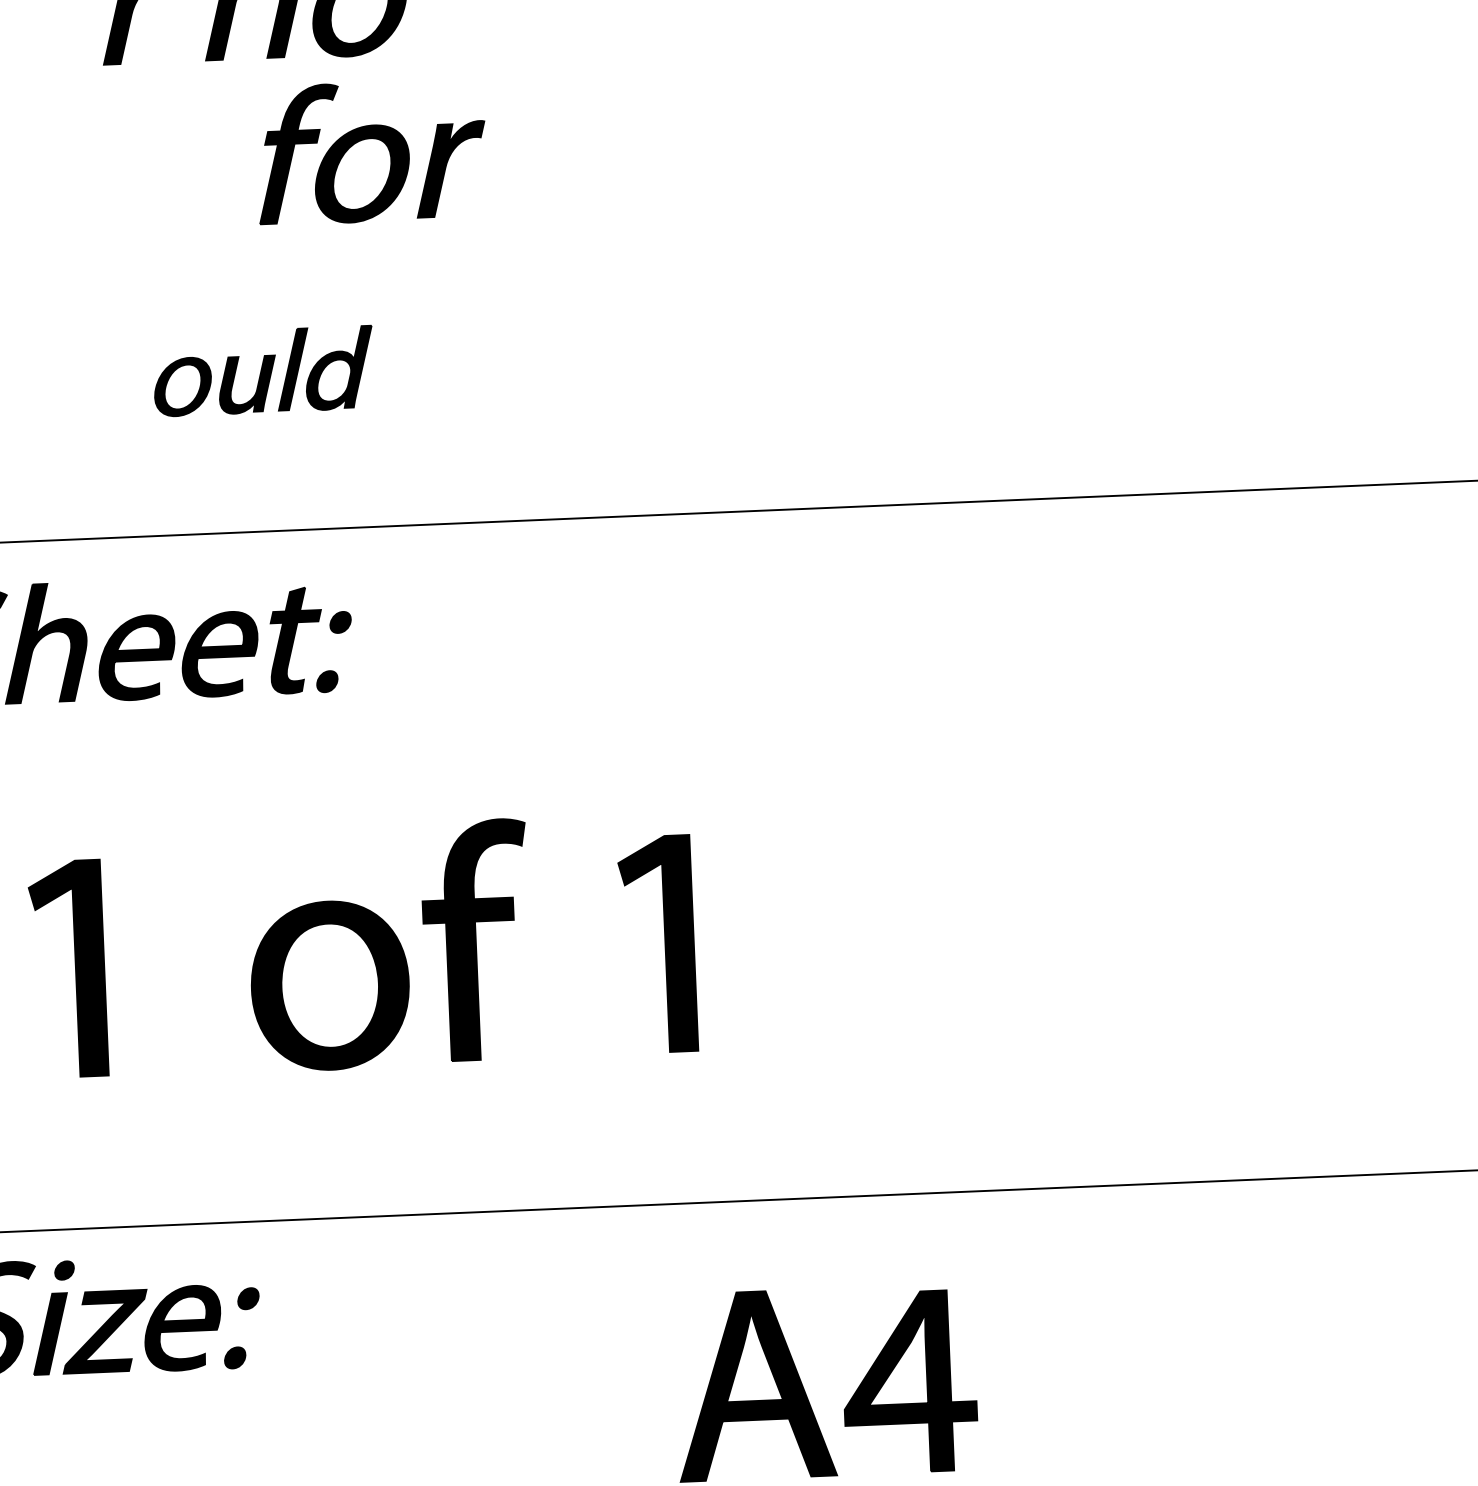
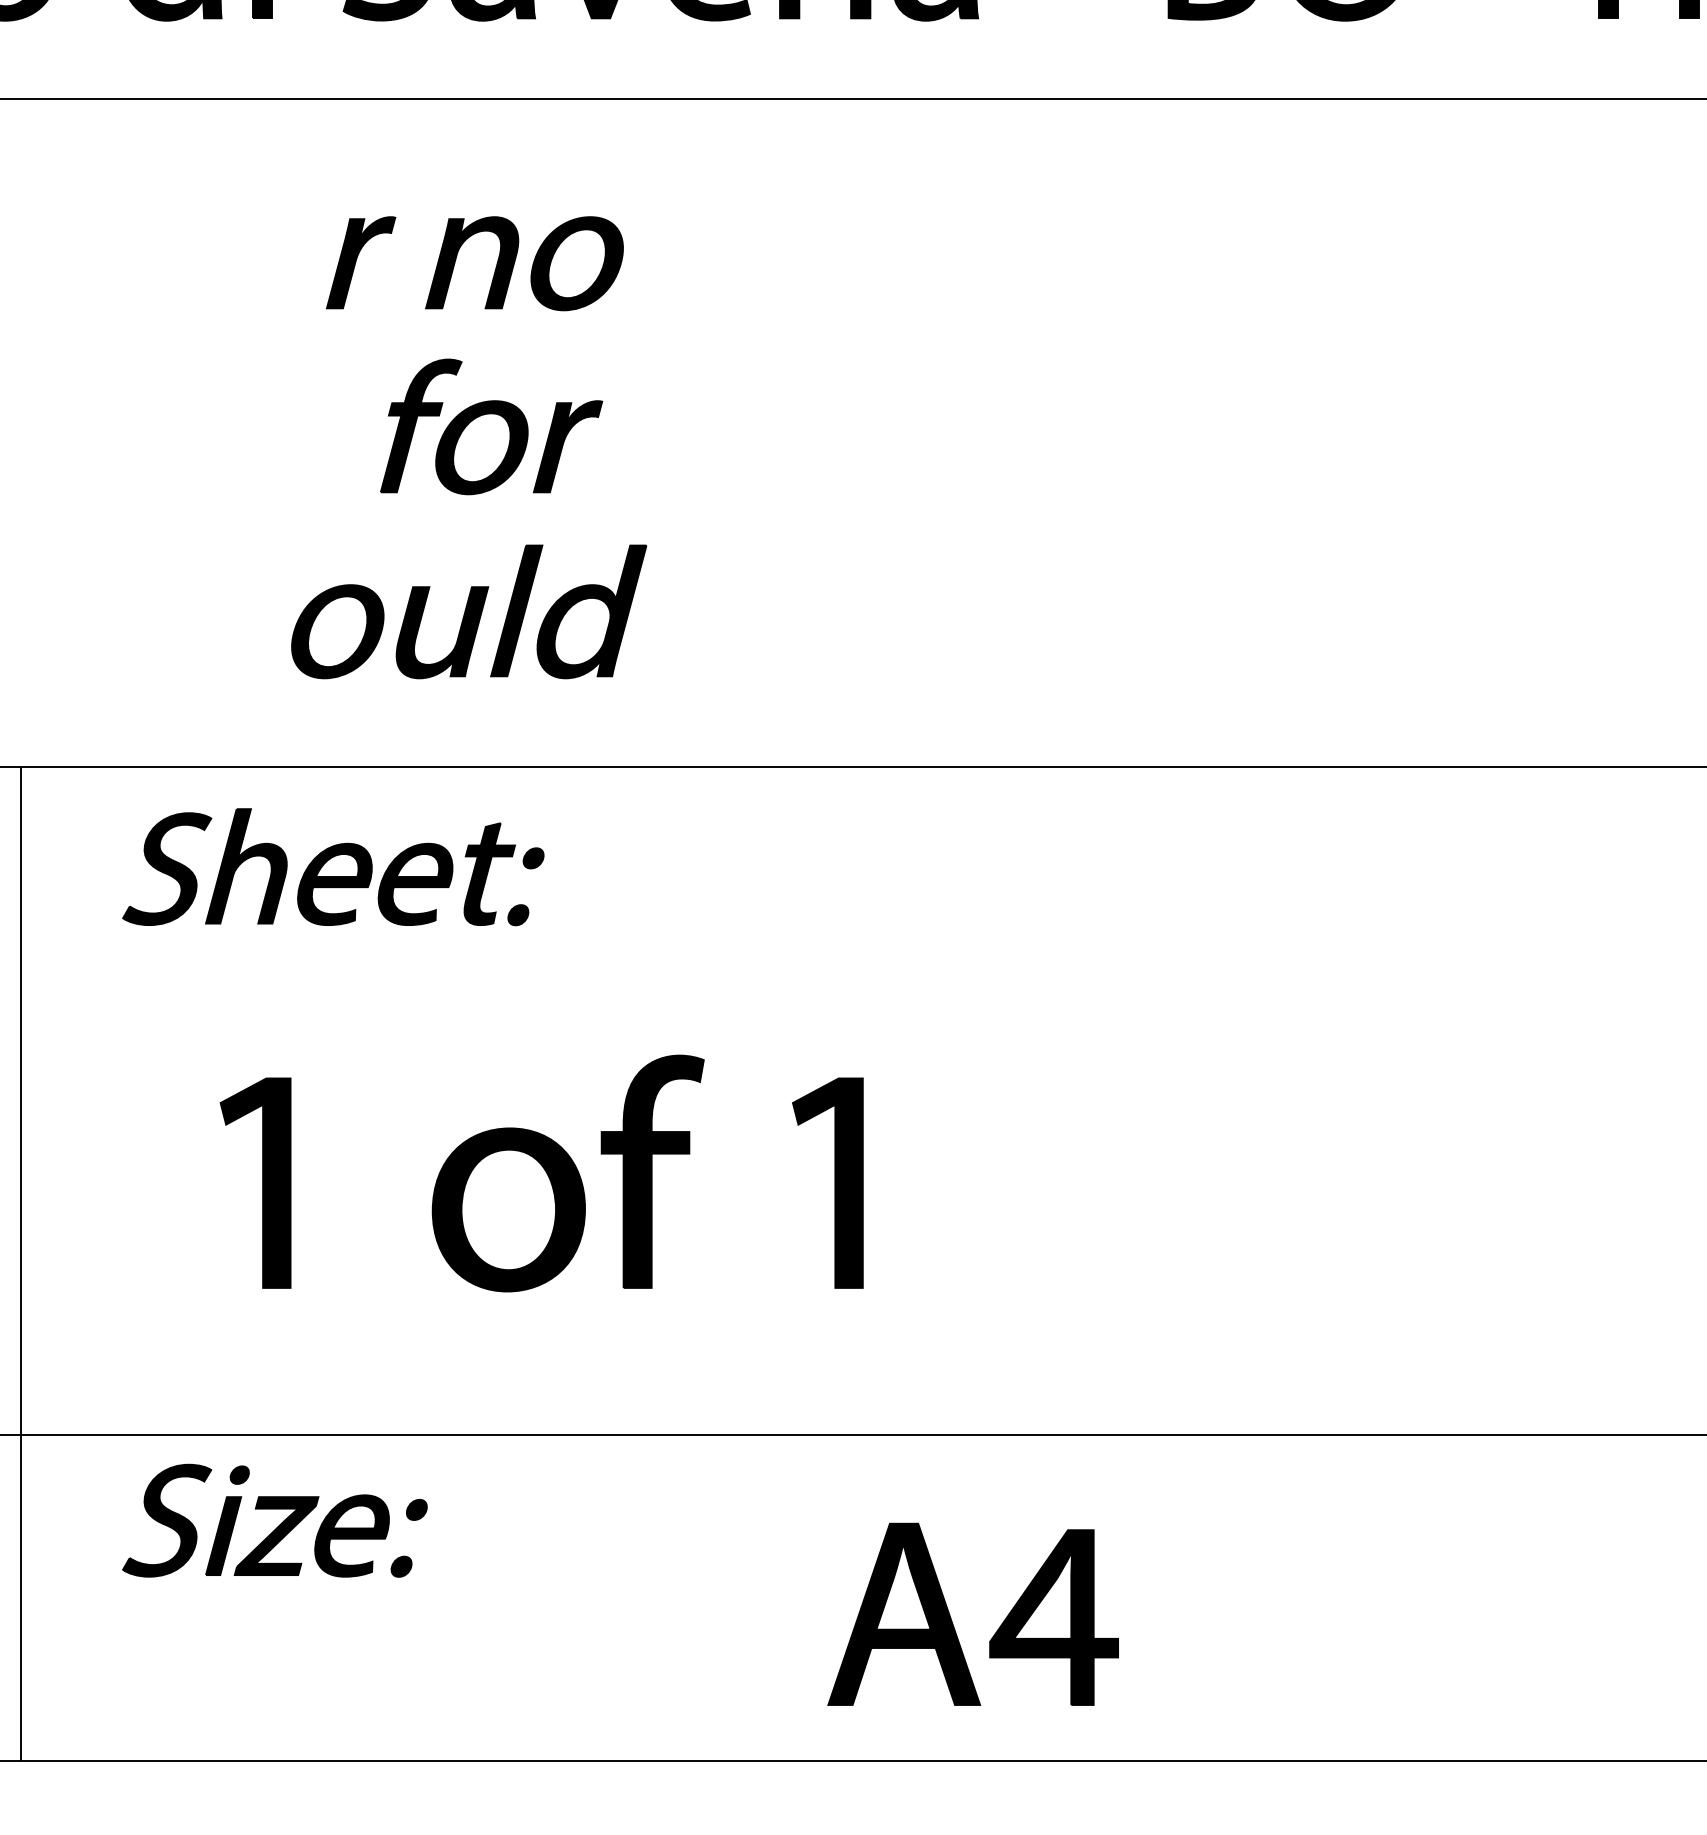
part: (371, 151) -> (491, 426), moved
part: (263, 370) -> (469, 611), size x1.67

